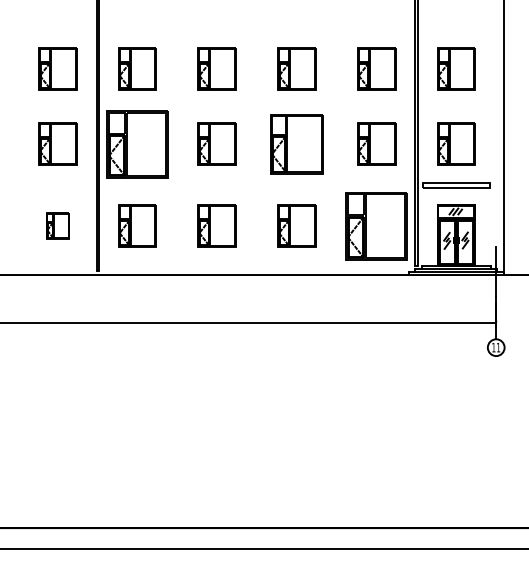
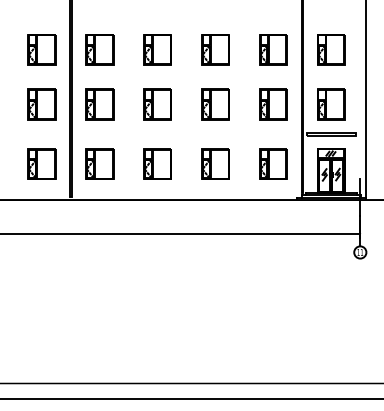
part: (137, 143) -> (99, 104), size x0.62
part: (296, 143) -> (215, 104), size x0.71
part: (57, 225) -> (41, 163), size x1.67
part: (376, 225) -> (273, 163), size x0.62

